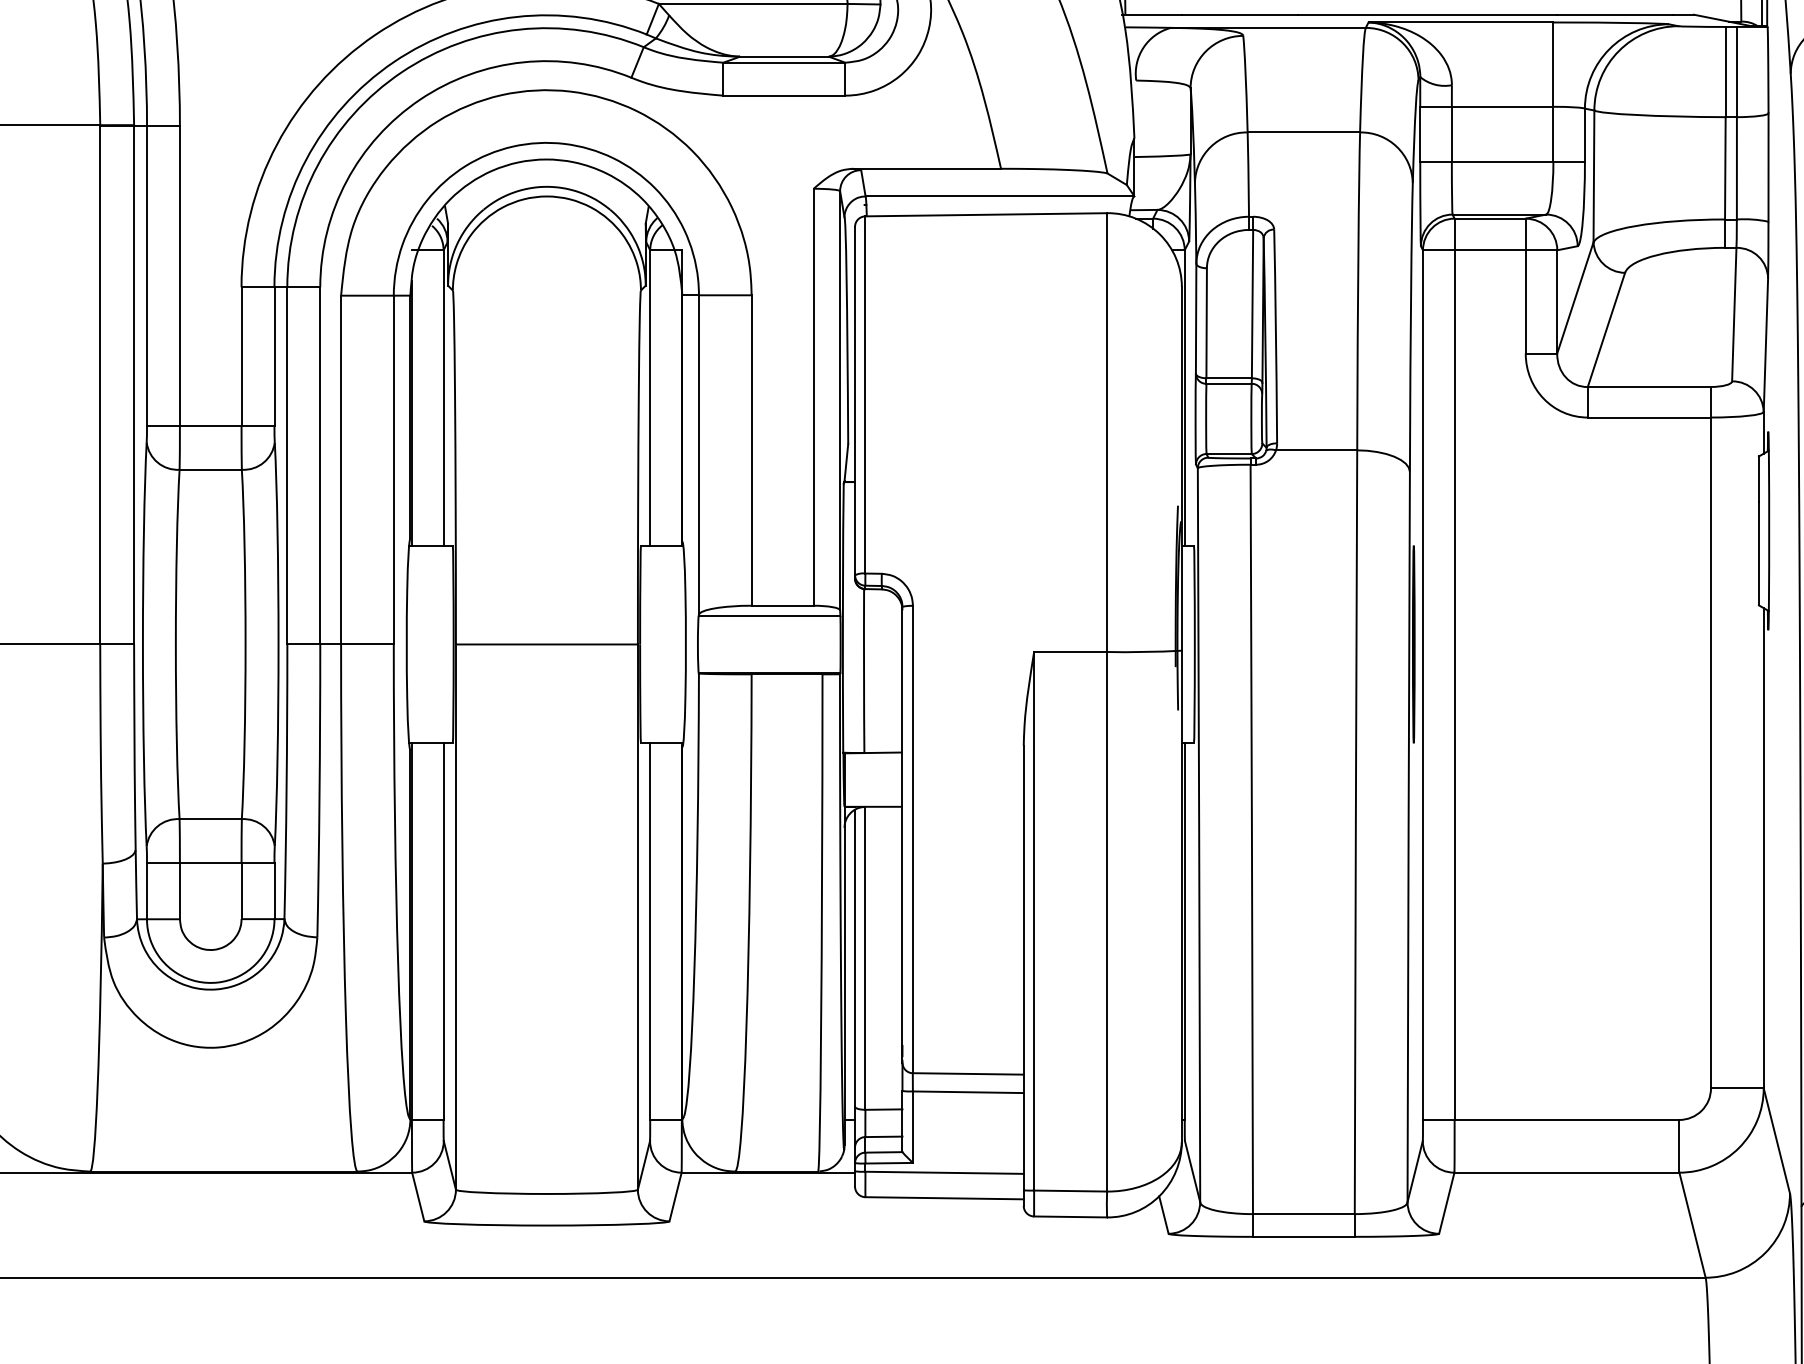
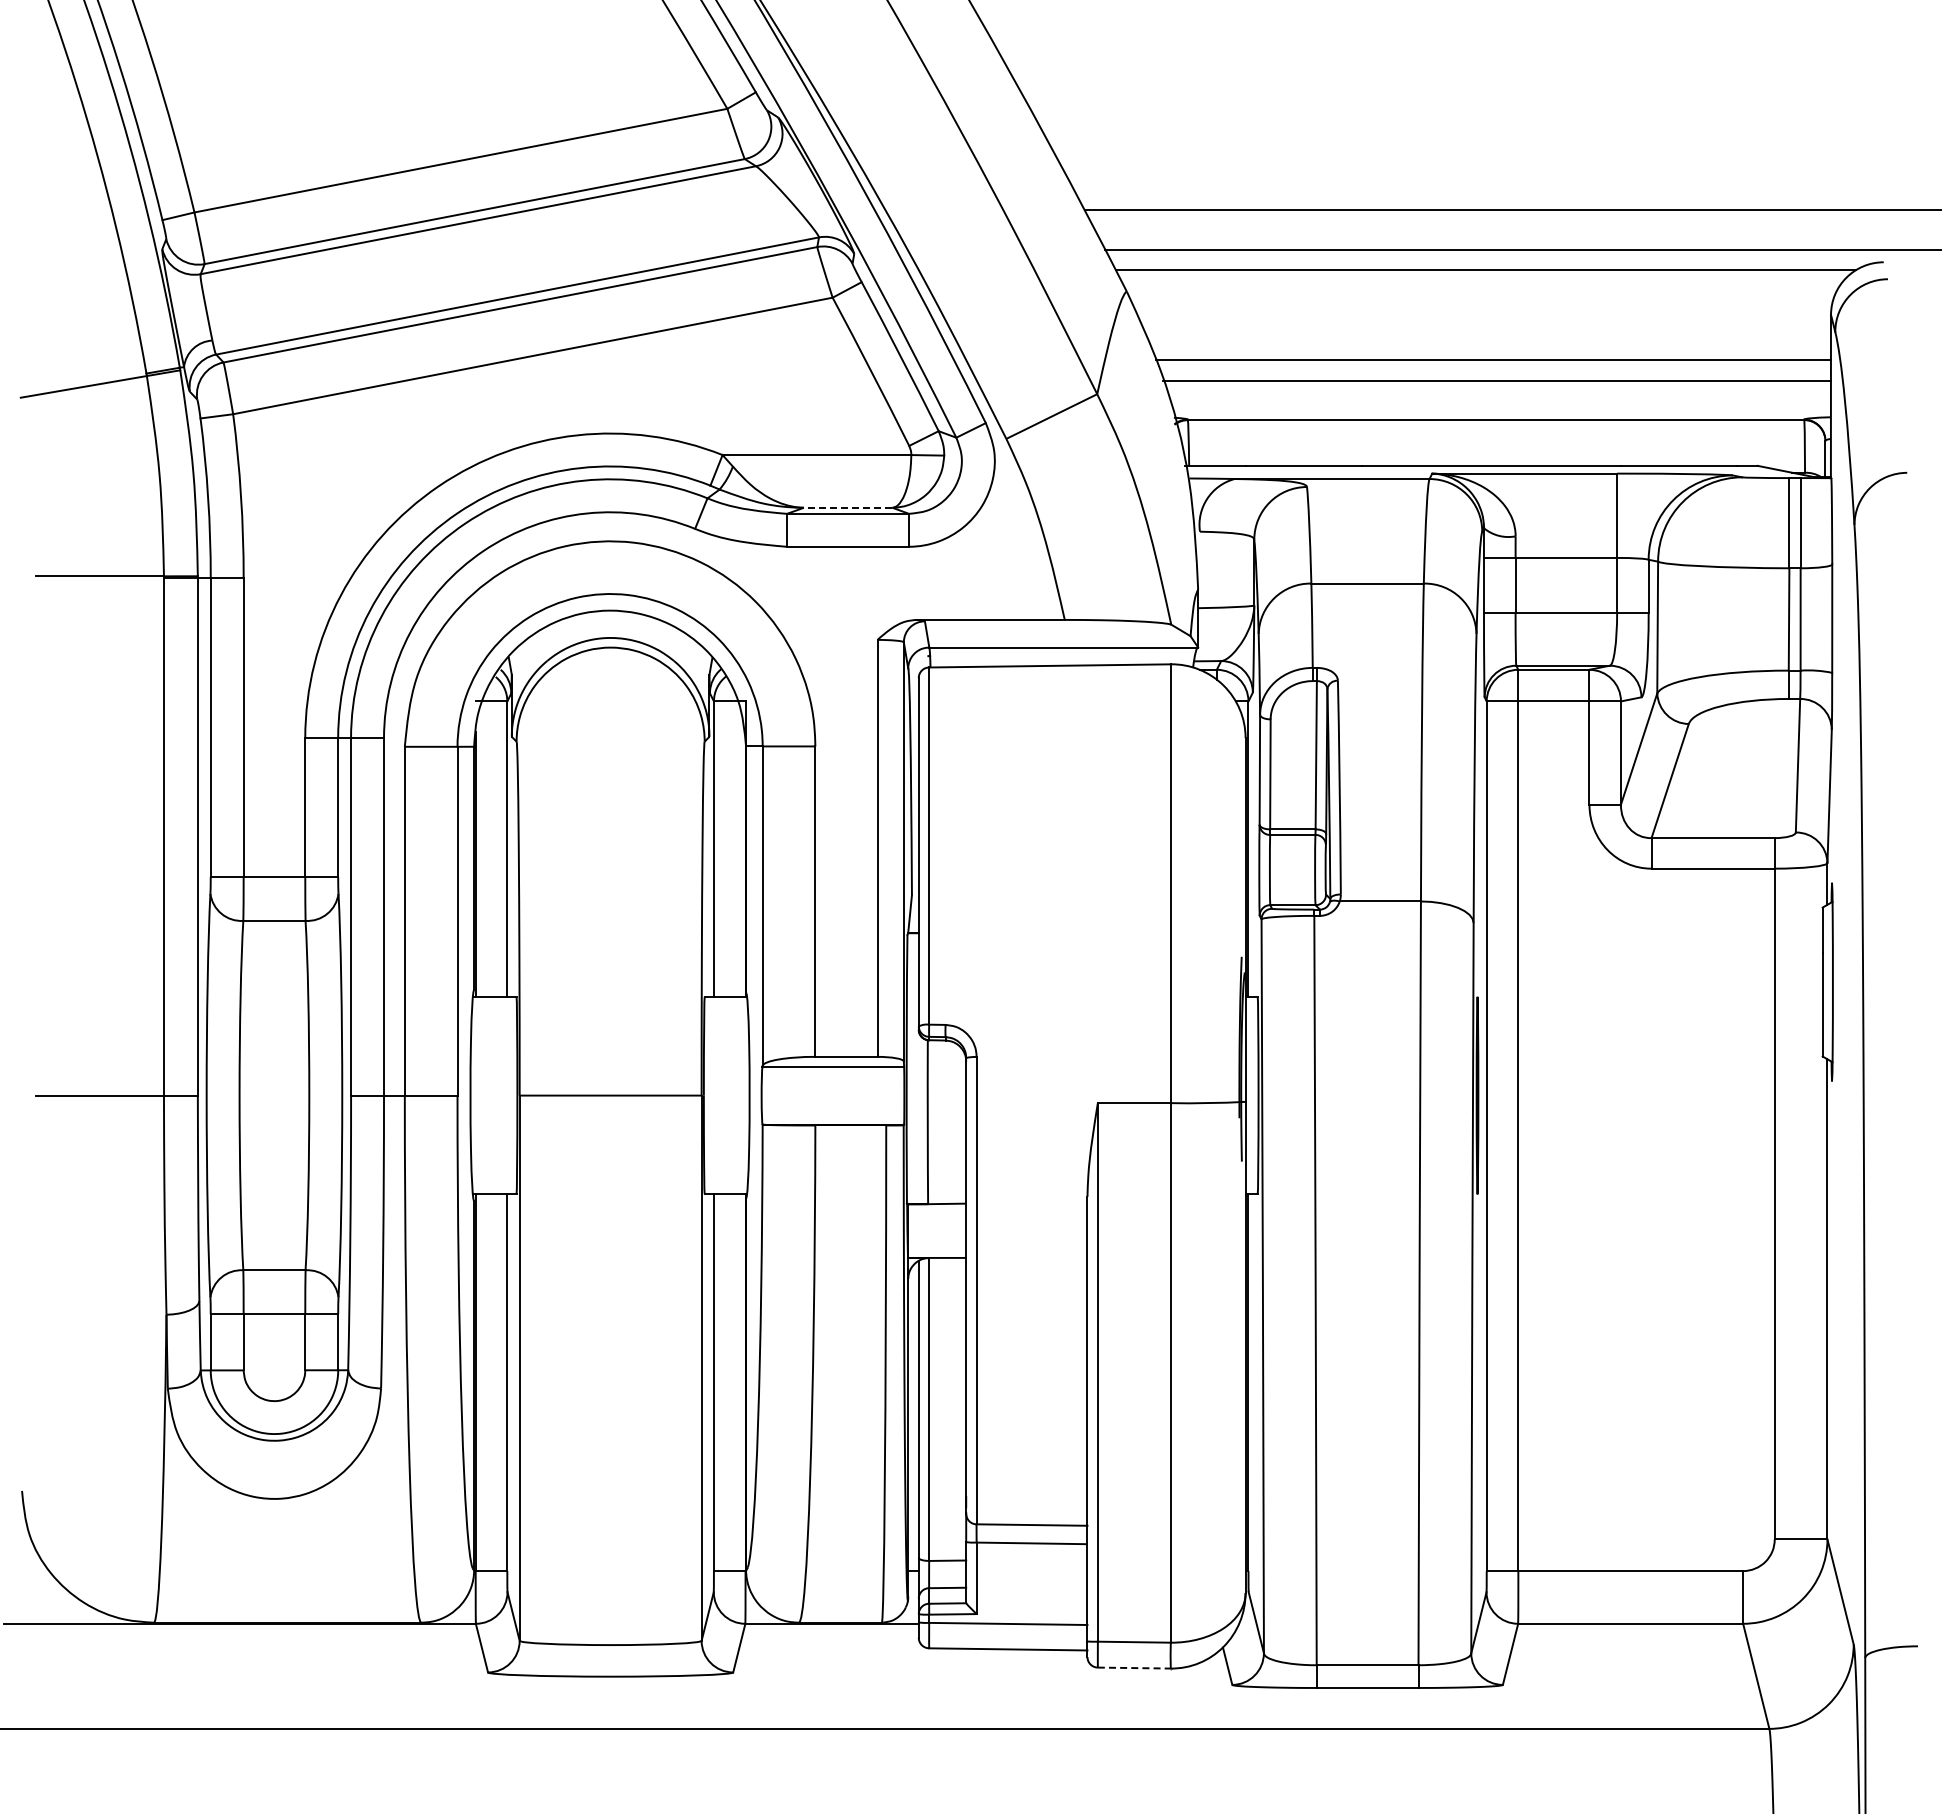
line: (783, 56) -> (847, 507), solid -> dashed
line: (1070, 1217) -> (1134, 1668), solid -> dashed

